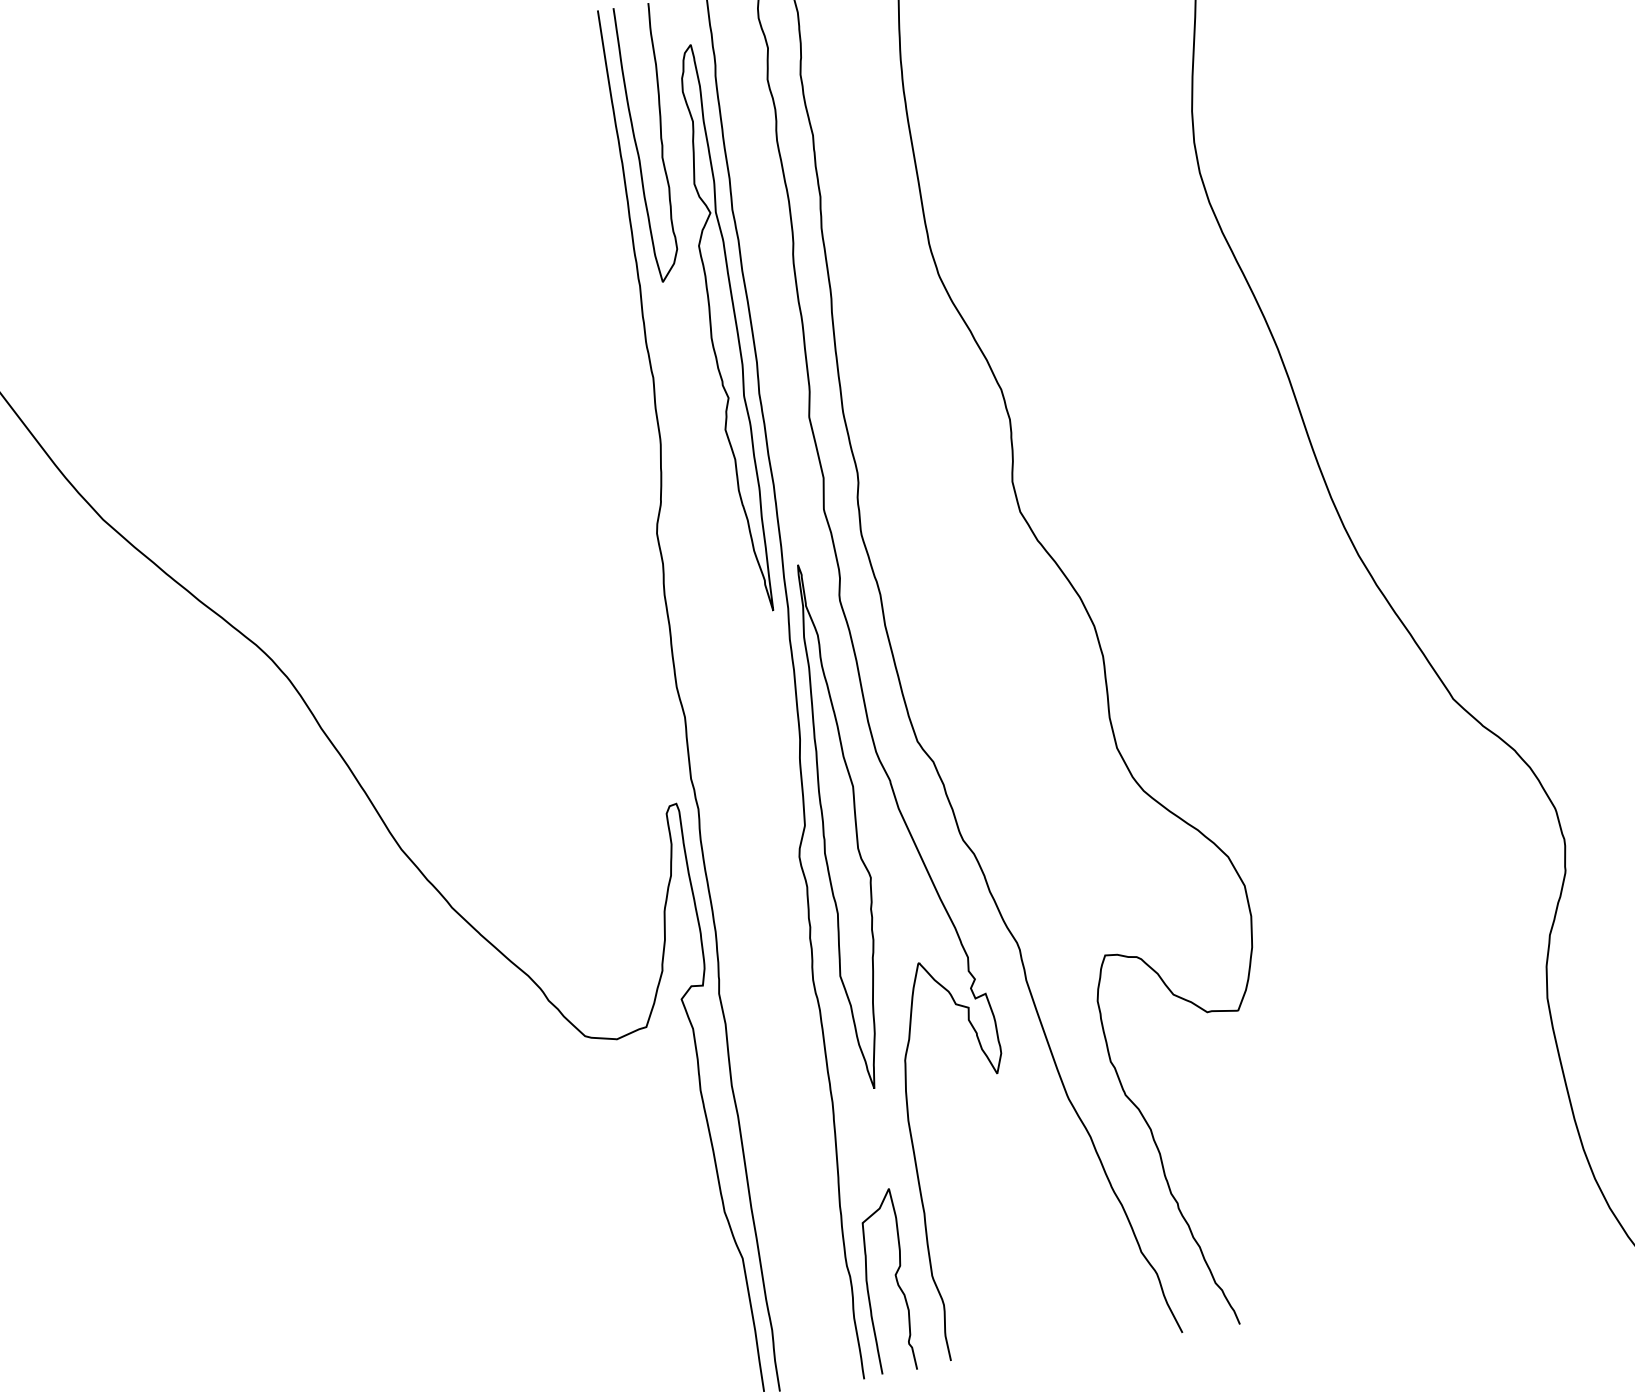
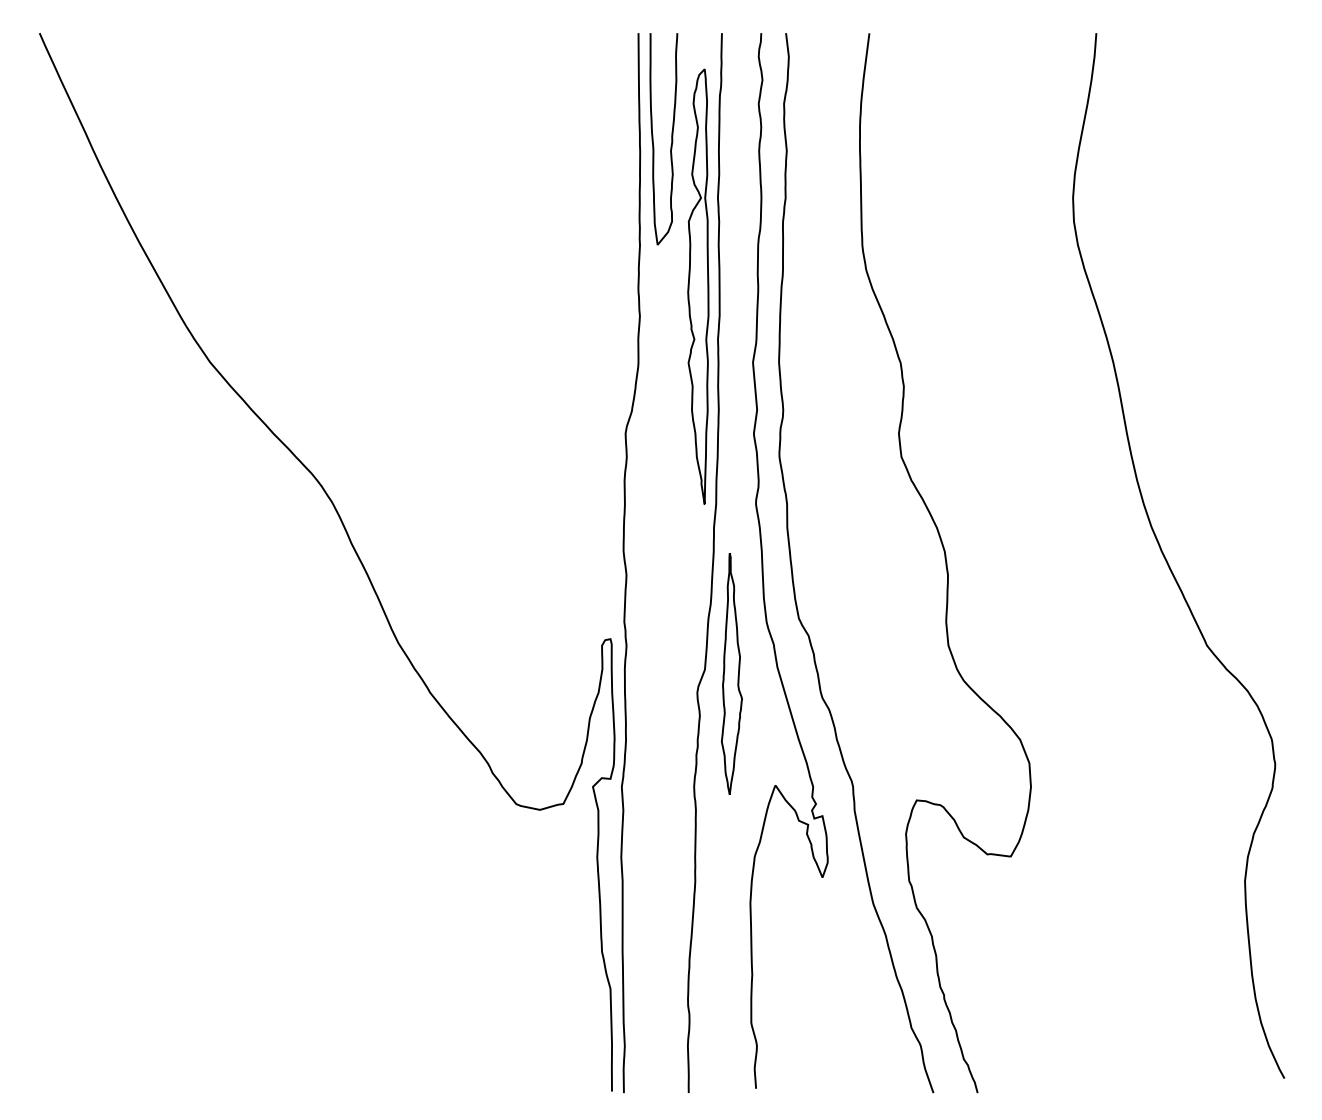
part: (840, 825) -> (731, 673), size x0.6
curve: (895, 1279) -> (723, 1021), removed

